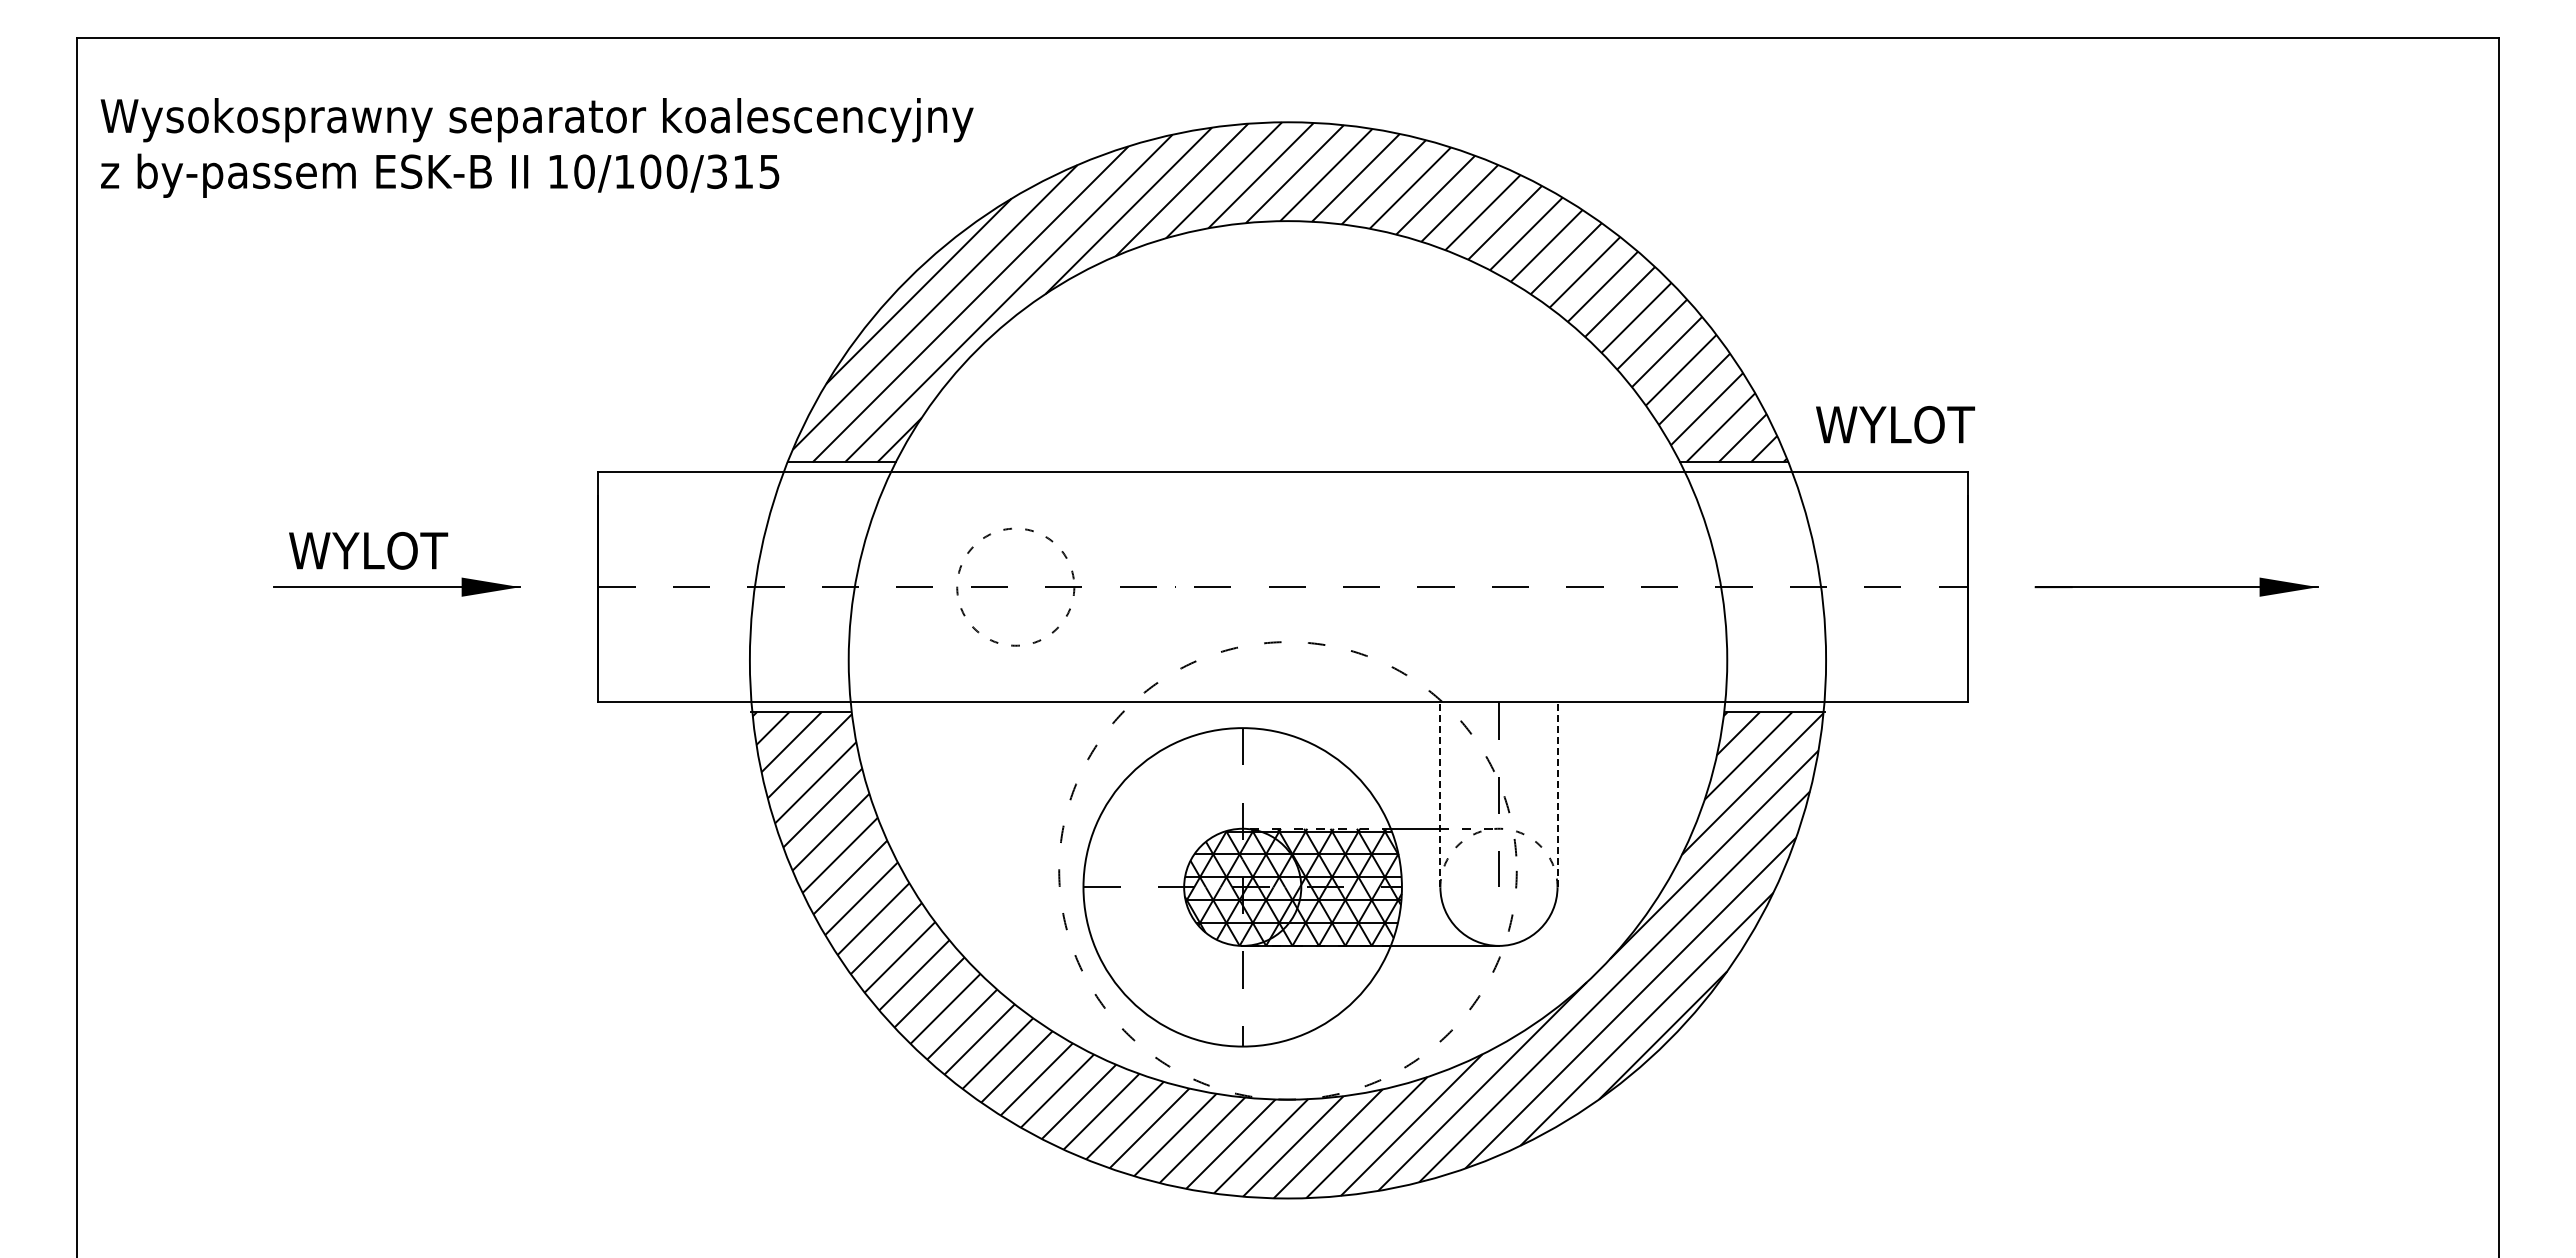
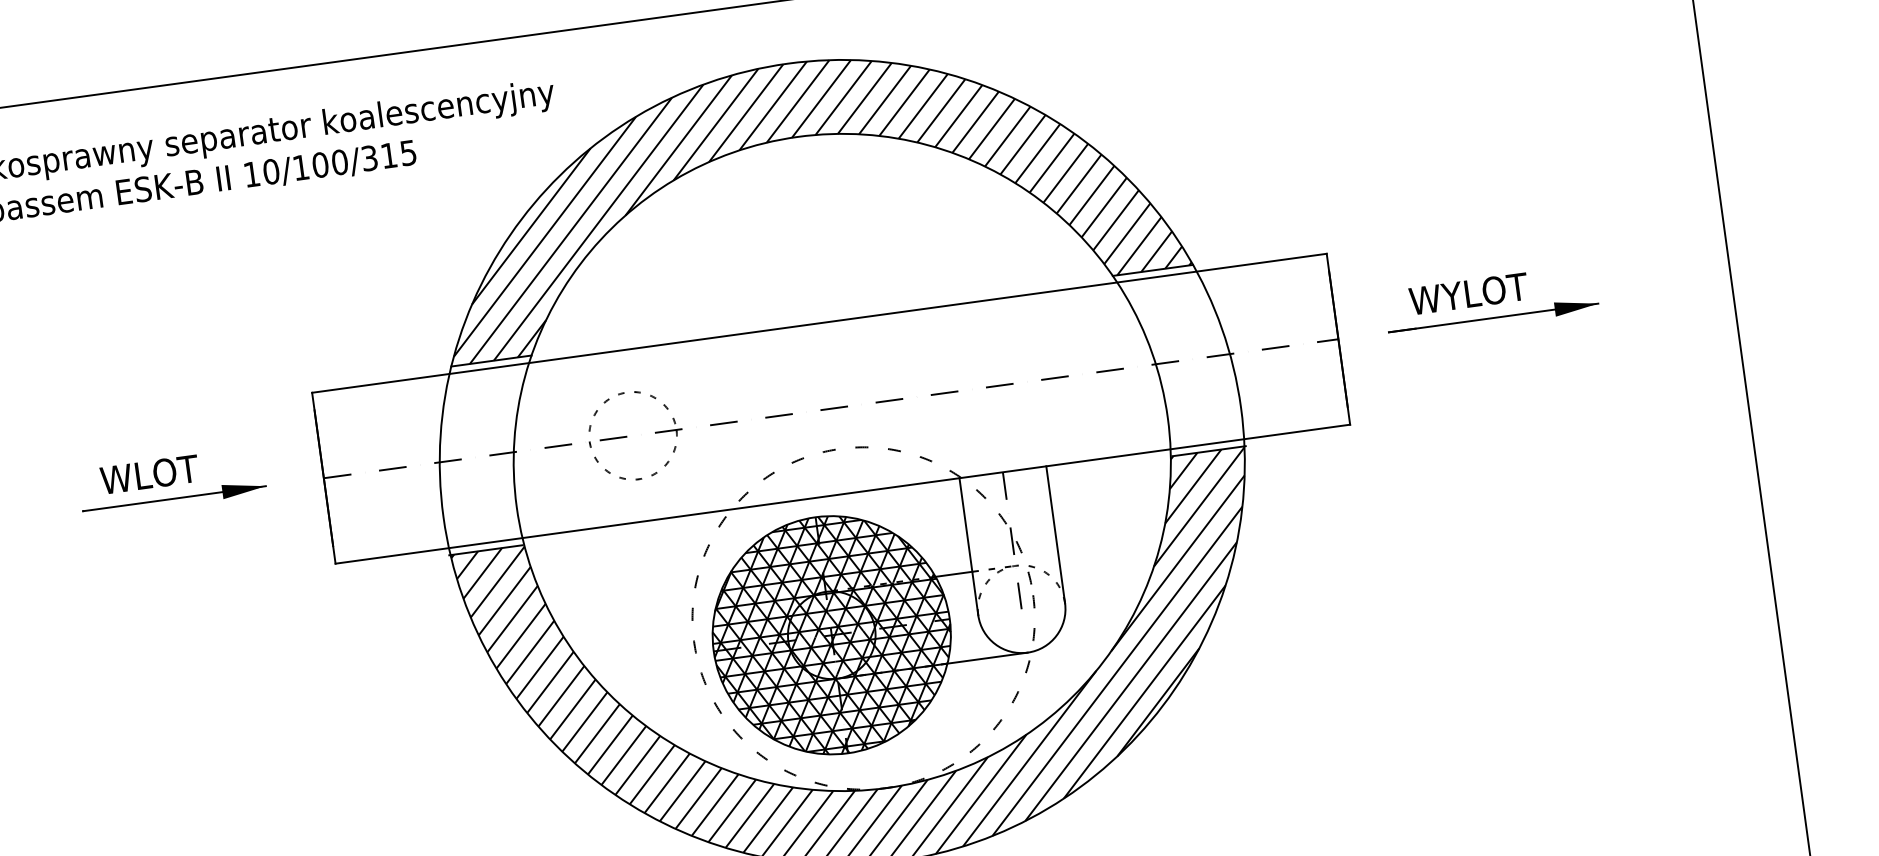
text: (1895, 424) -> (1468, 293), moved
text: (368, 550) -> (149, 474), WYLOT -> WLOT
line: (1440, 794) -> (968, 546), dashed -> solid
line: (1557, 794) -> (1055, 534), dashed -> solid
hatch: (1236, 887) -> (827, 636), added

